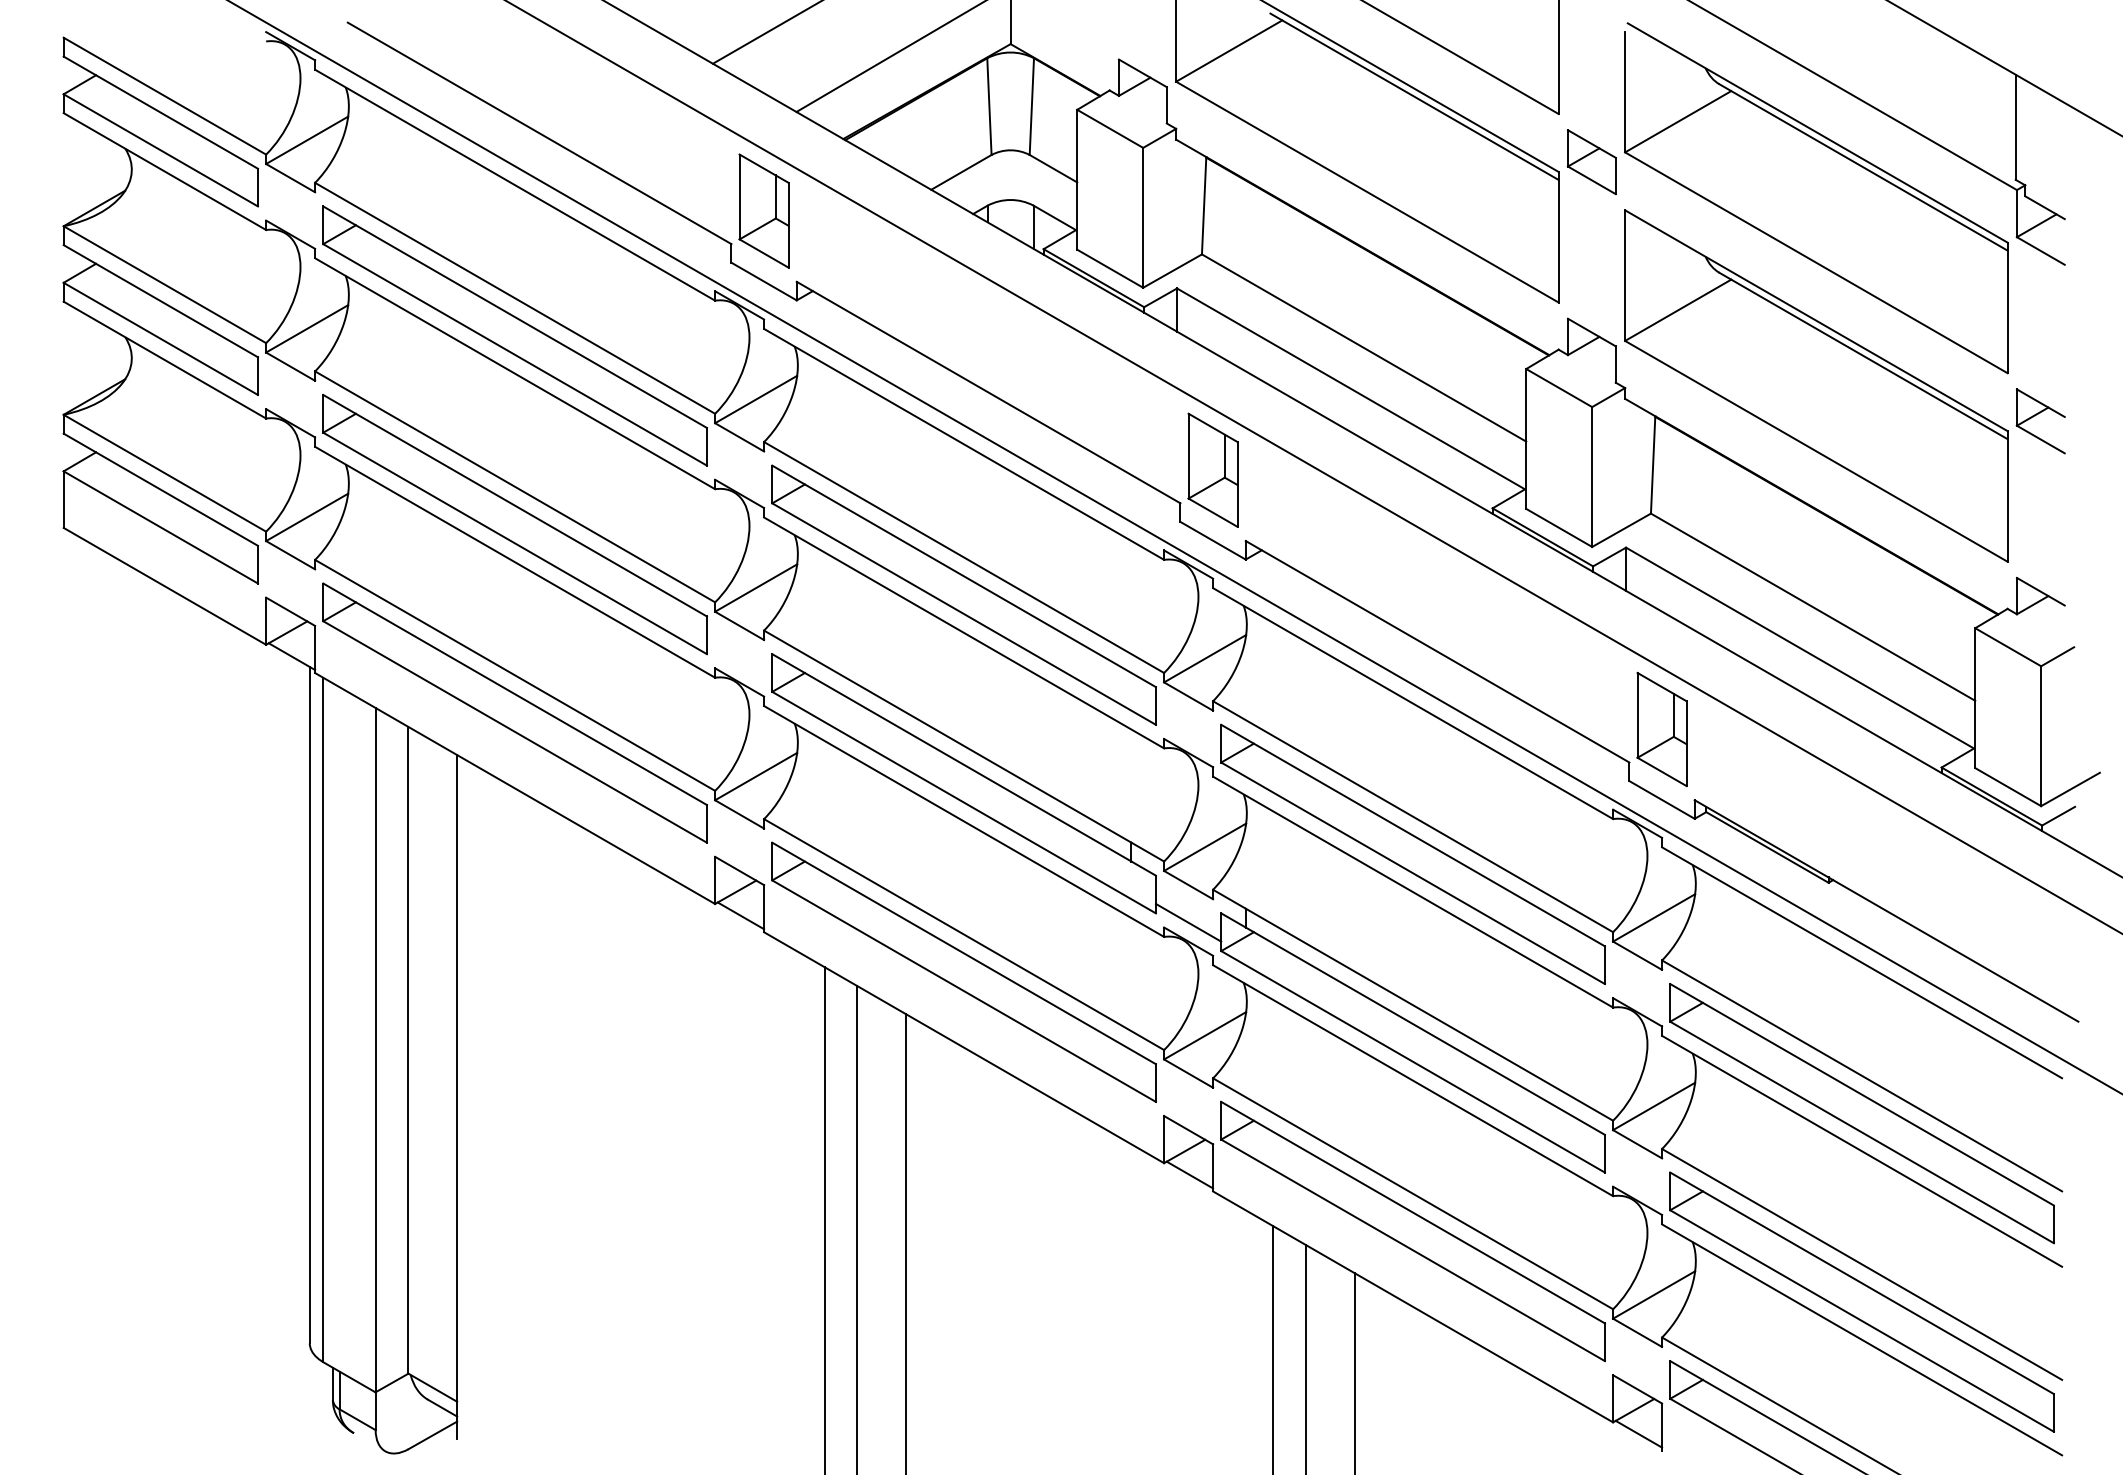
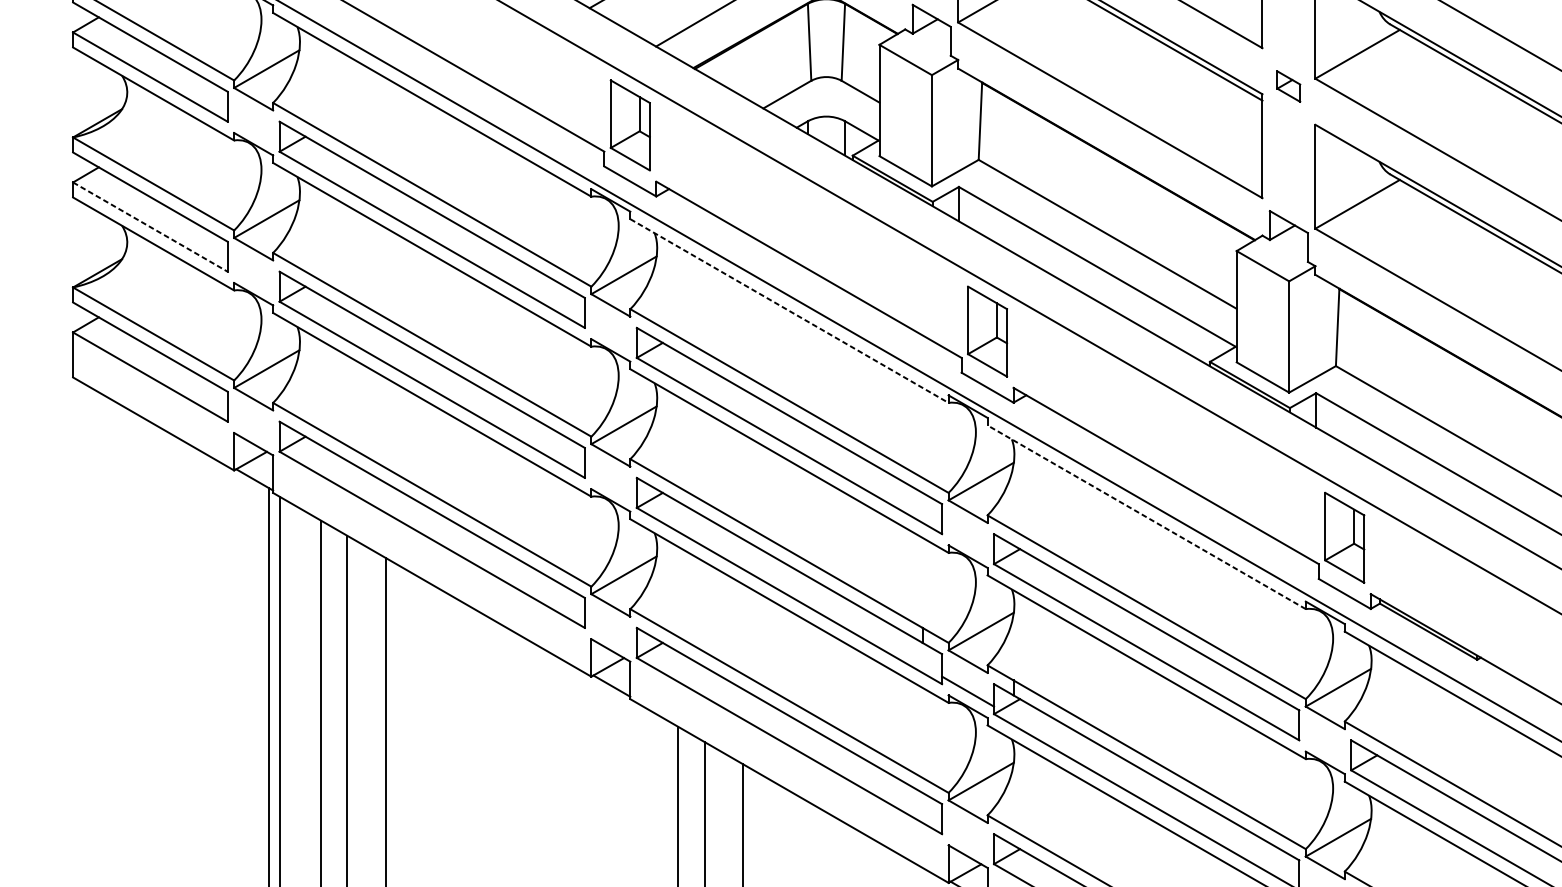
part: (1591, 162) -> (1288, 86), size x0.6
line: (161, 339) -> (150, 227), solid -> dashed
line: (964, 444) -> (789, 311), solid -> dashed
line: (1413, 703) -> (1147, 517), solid -> dashed

